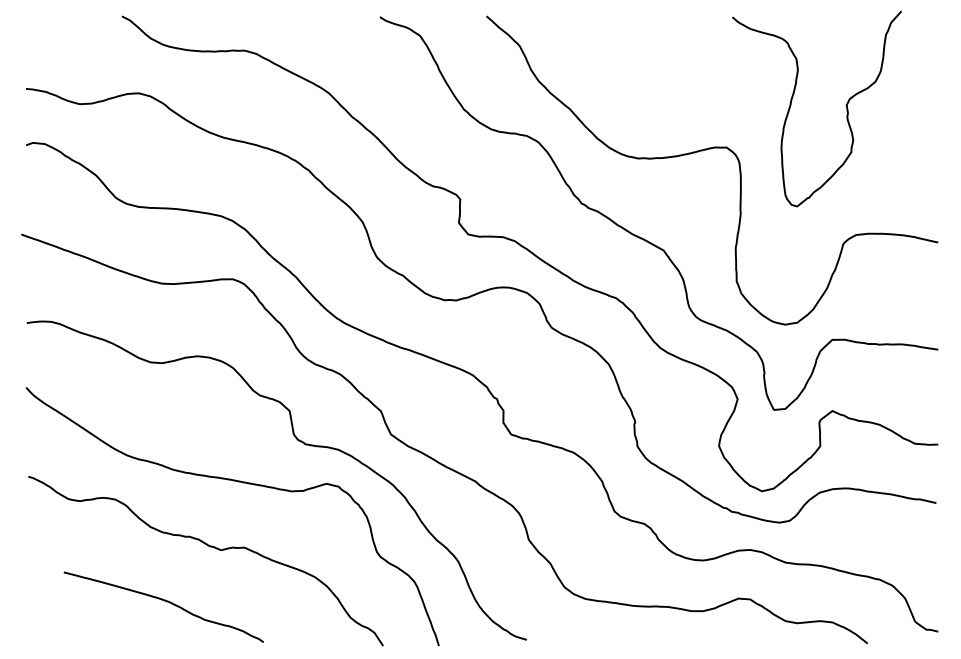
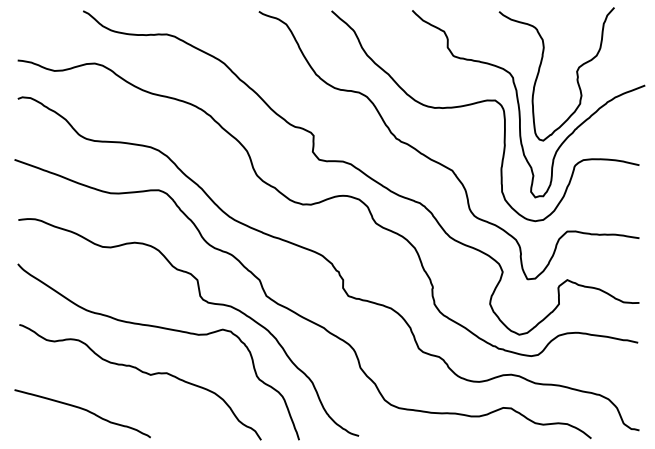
curve: (762, 153) -> (519, 104), added
curve: (165, 602) -> (83, 410), moved

